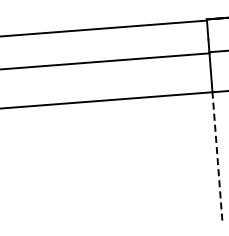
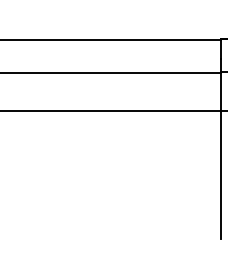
line: (217, 155) -> (220, 174), dashed -> solid

